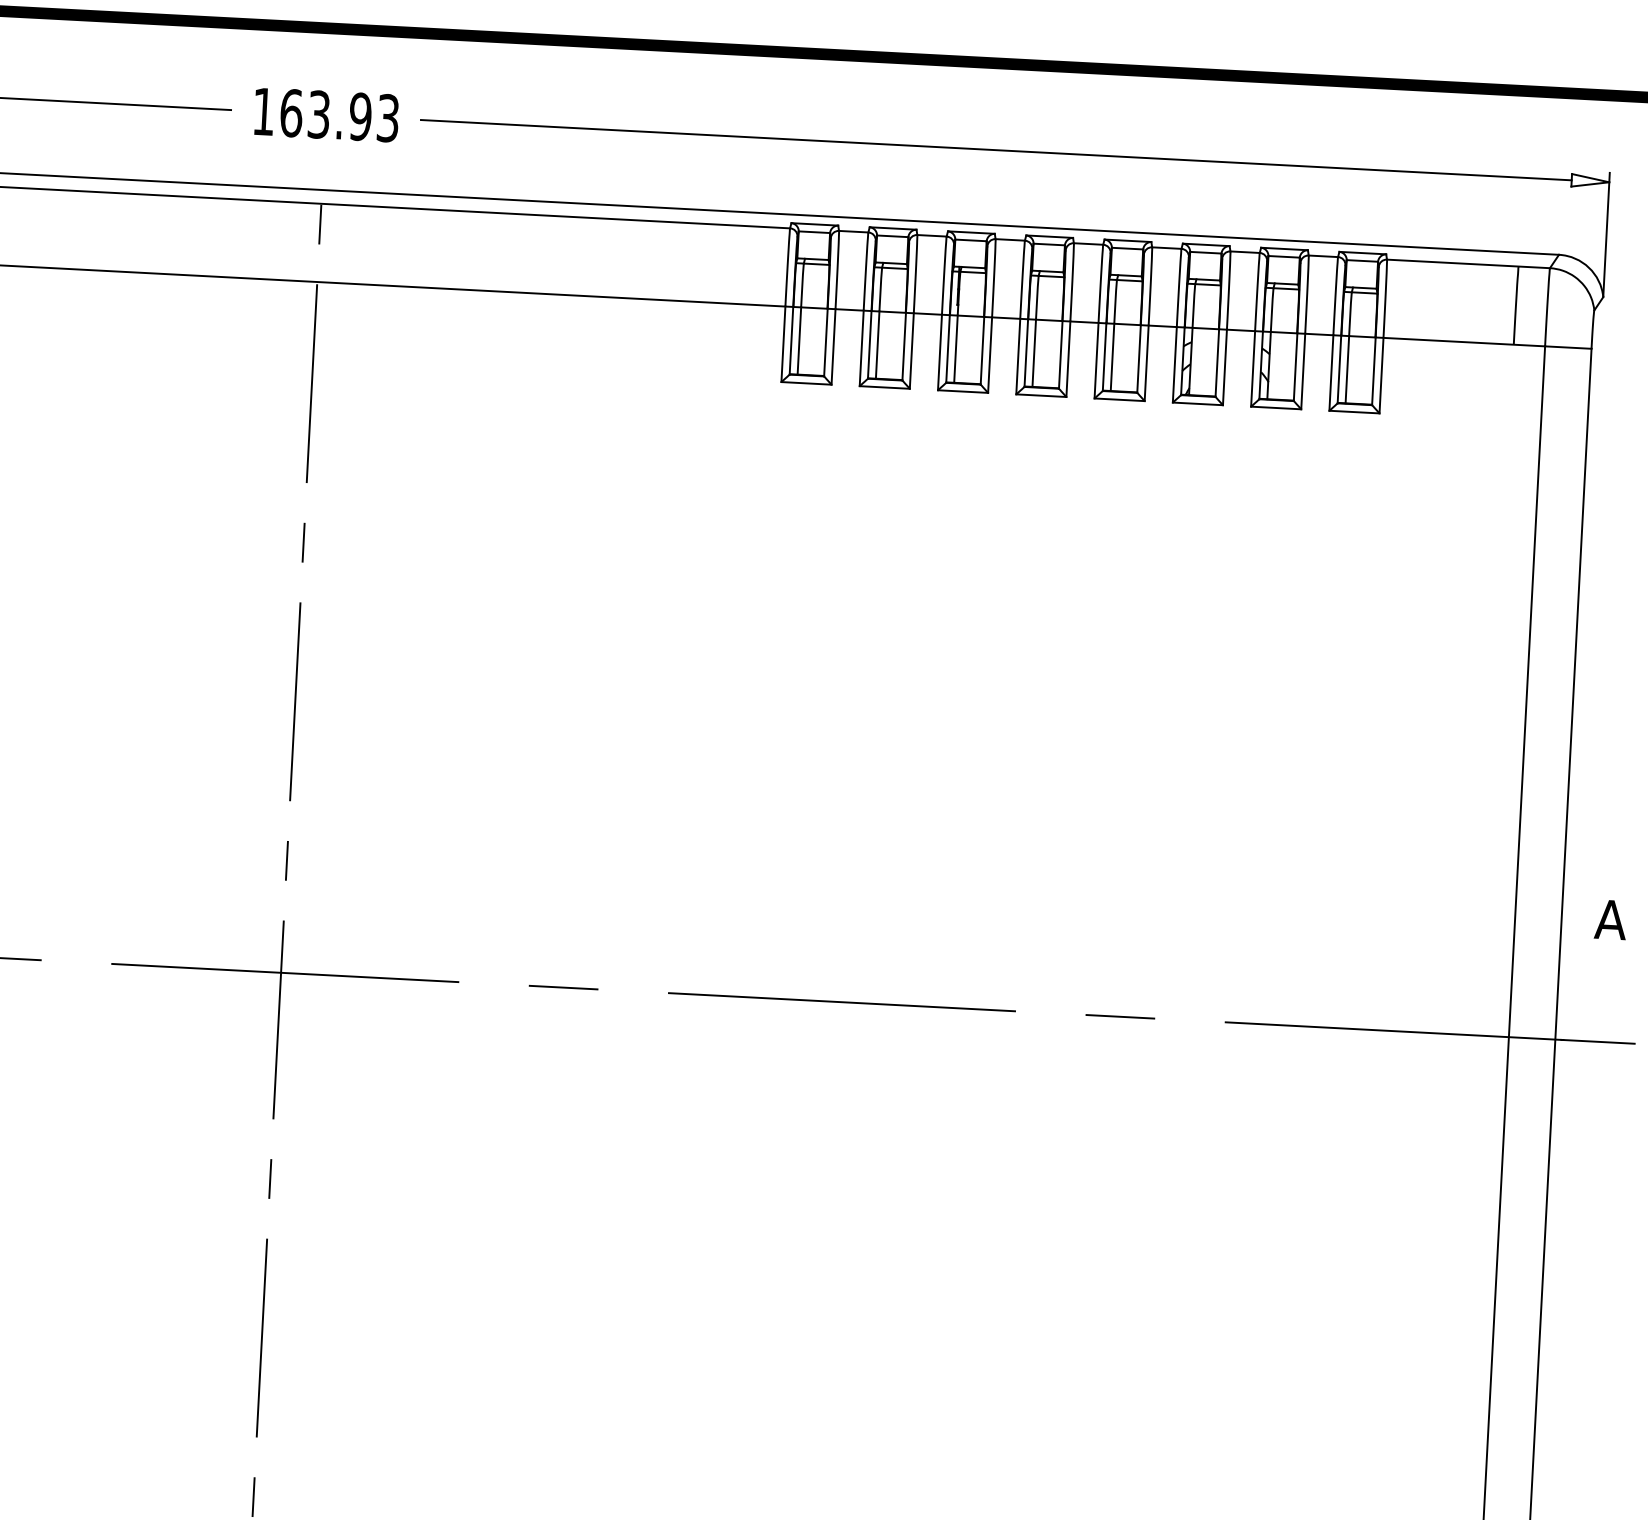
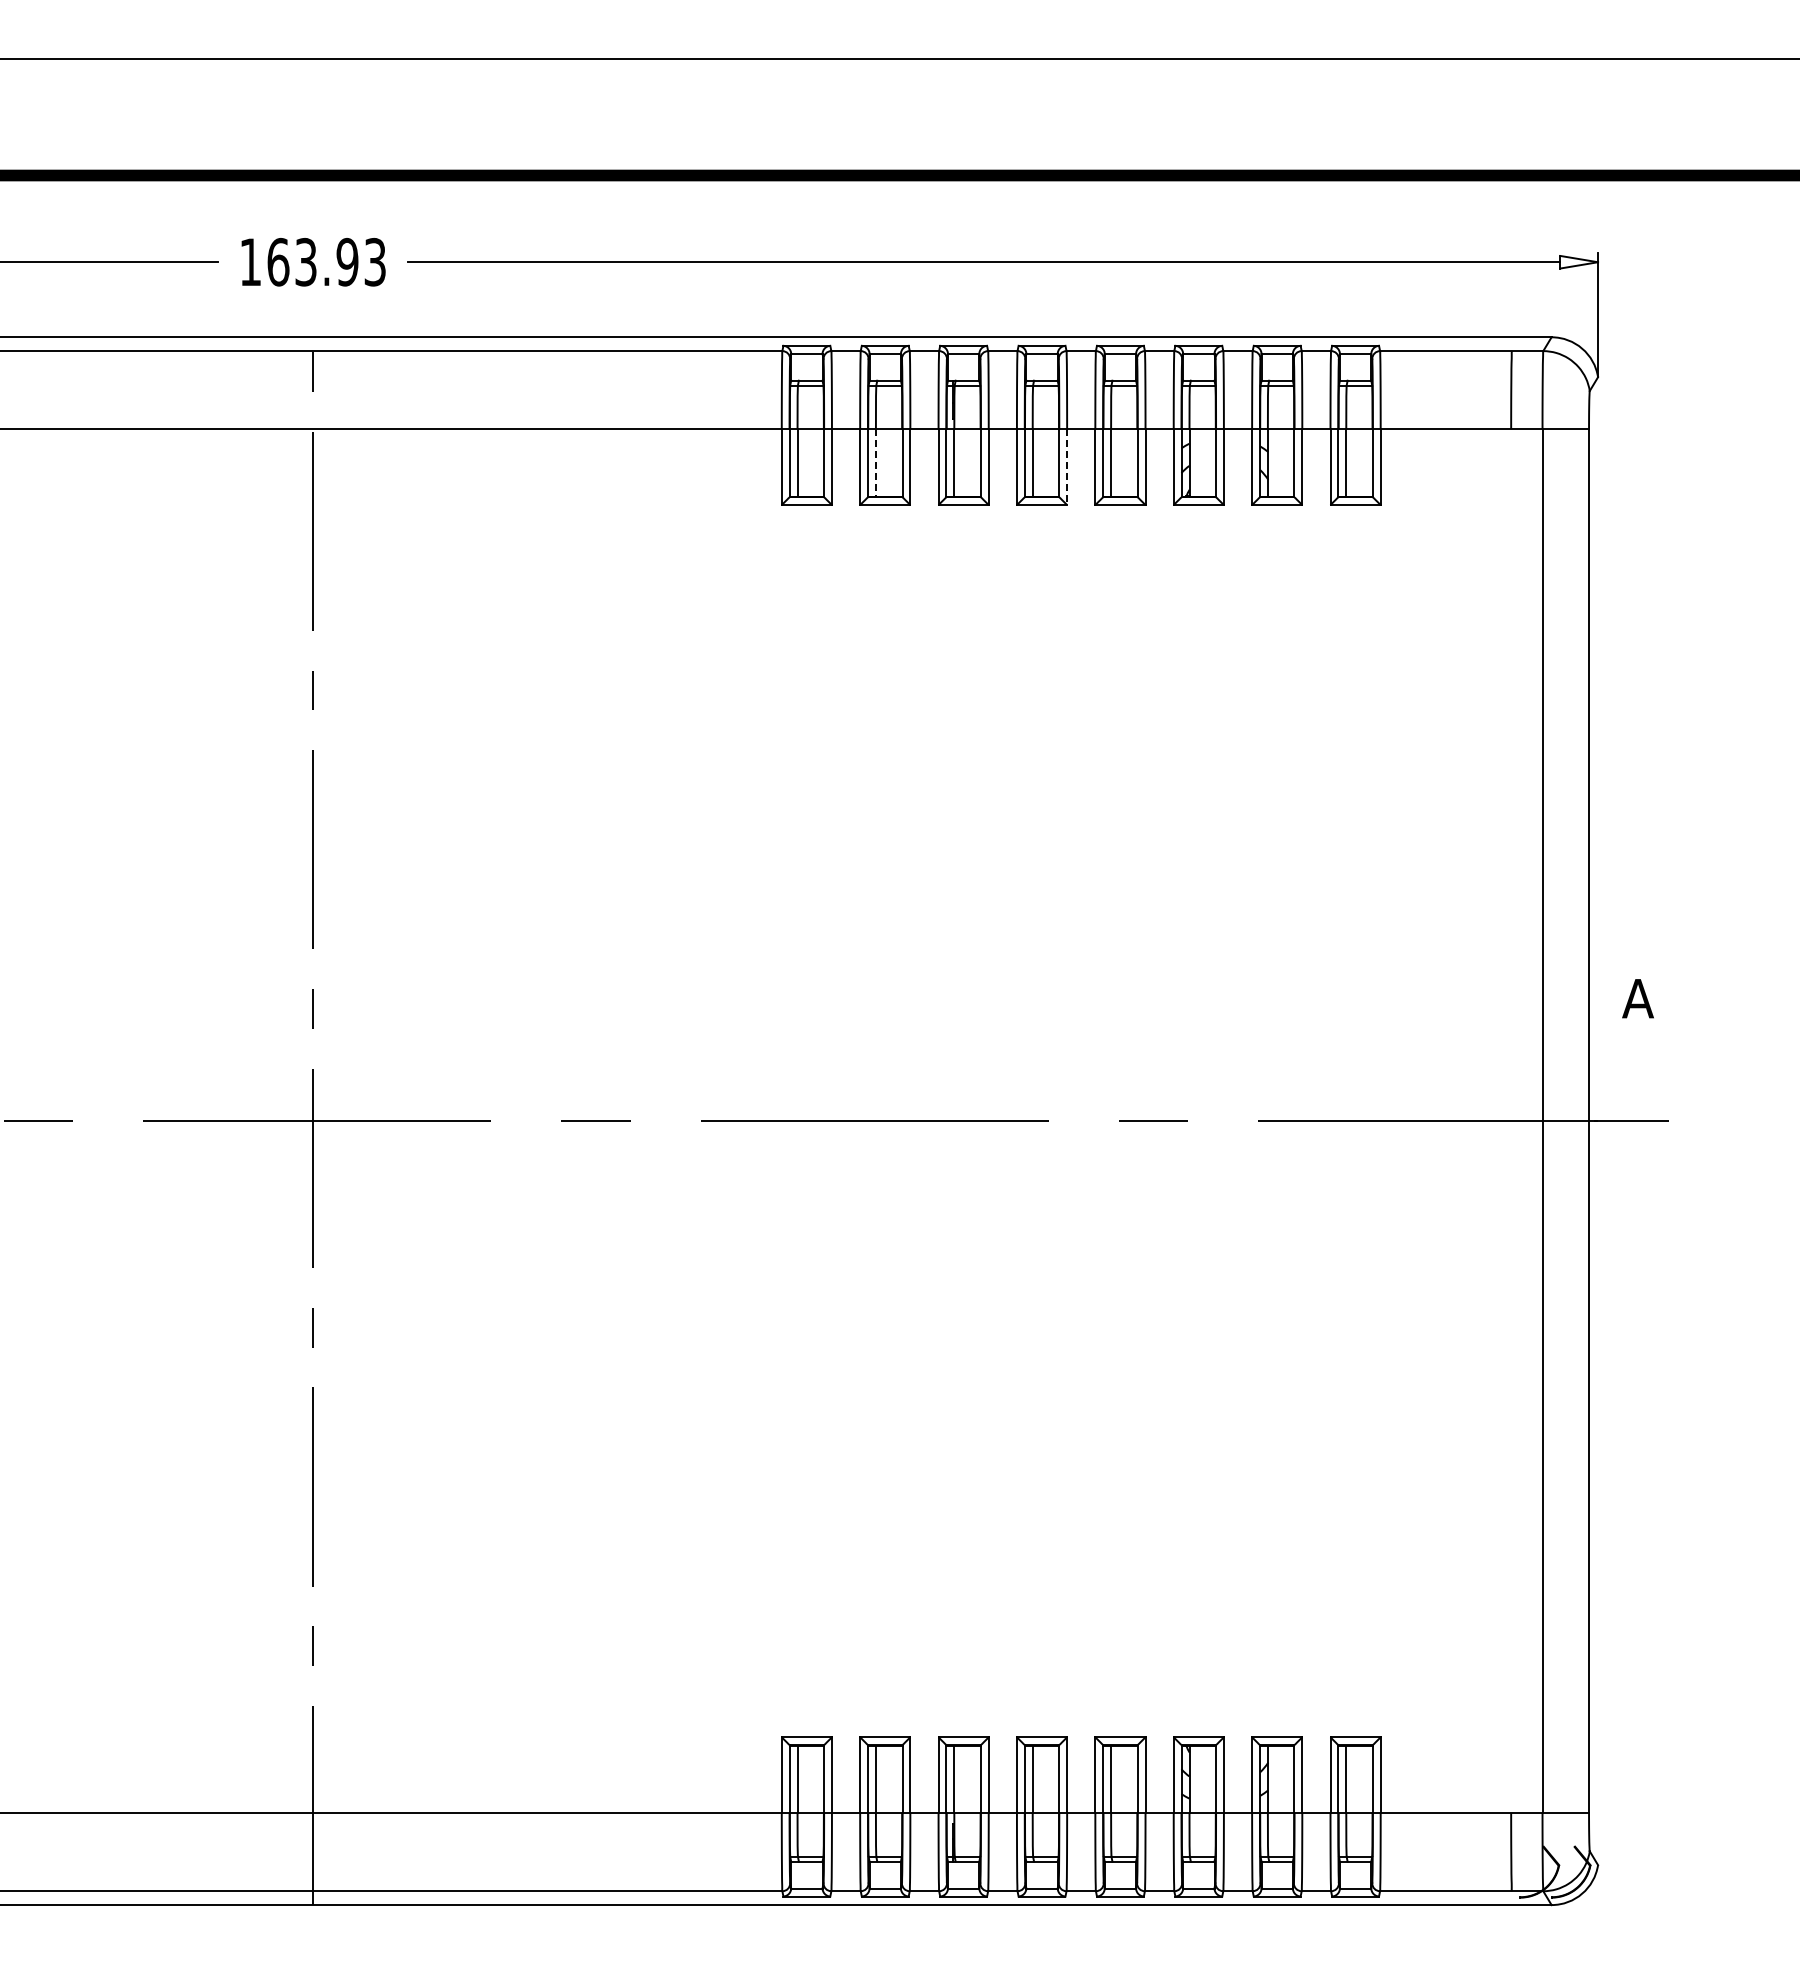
line: (877, 345) -> (875, 463), solid -> dashed
line: (1068, 359) -> (1067, 467), solid -> dashed

